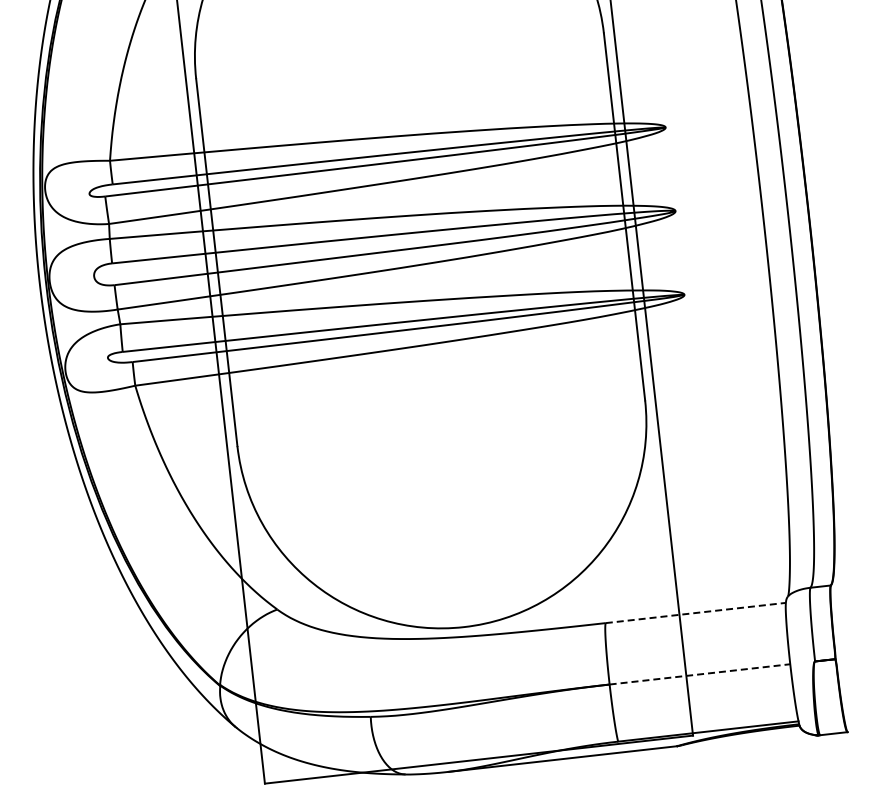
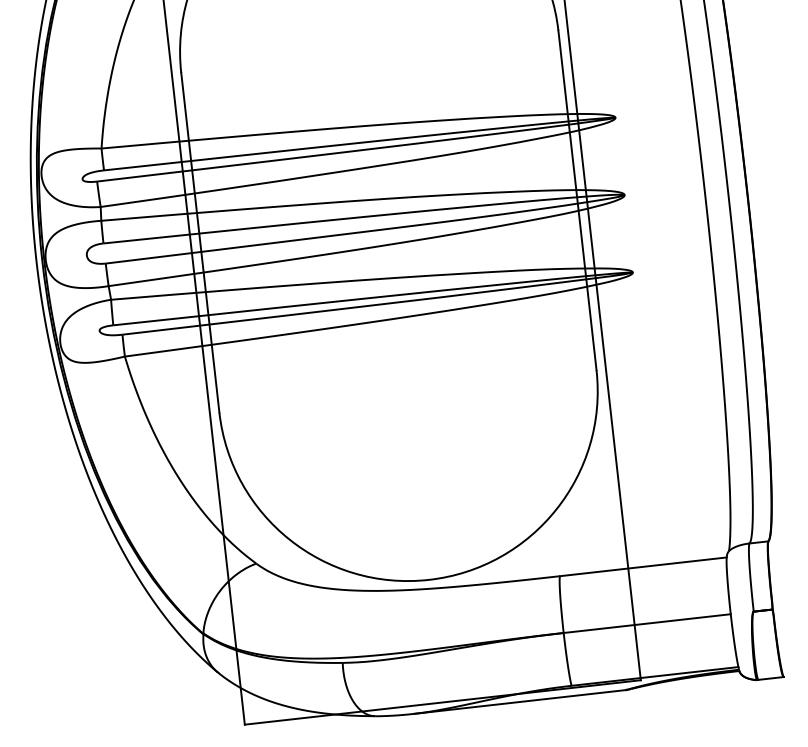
line: (695, 612) -> (643, 566), dashed -> solid
line: (699, 674) -> (646, 623), dashed -> solid

